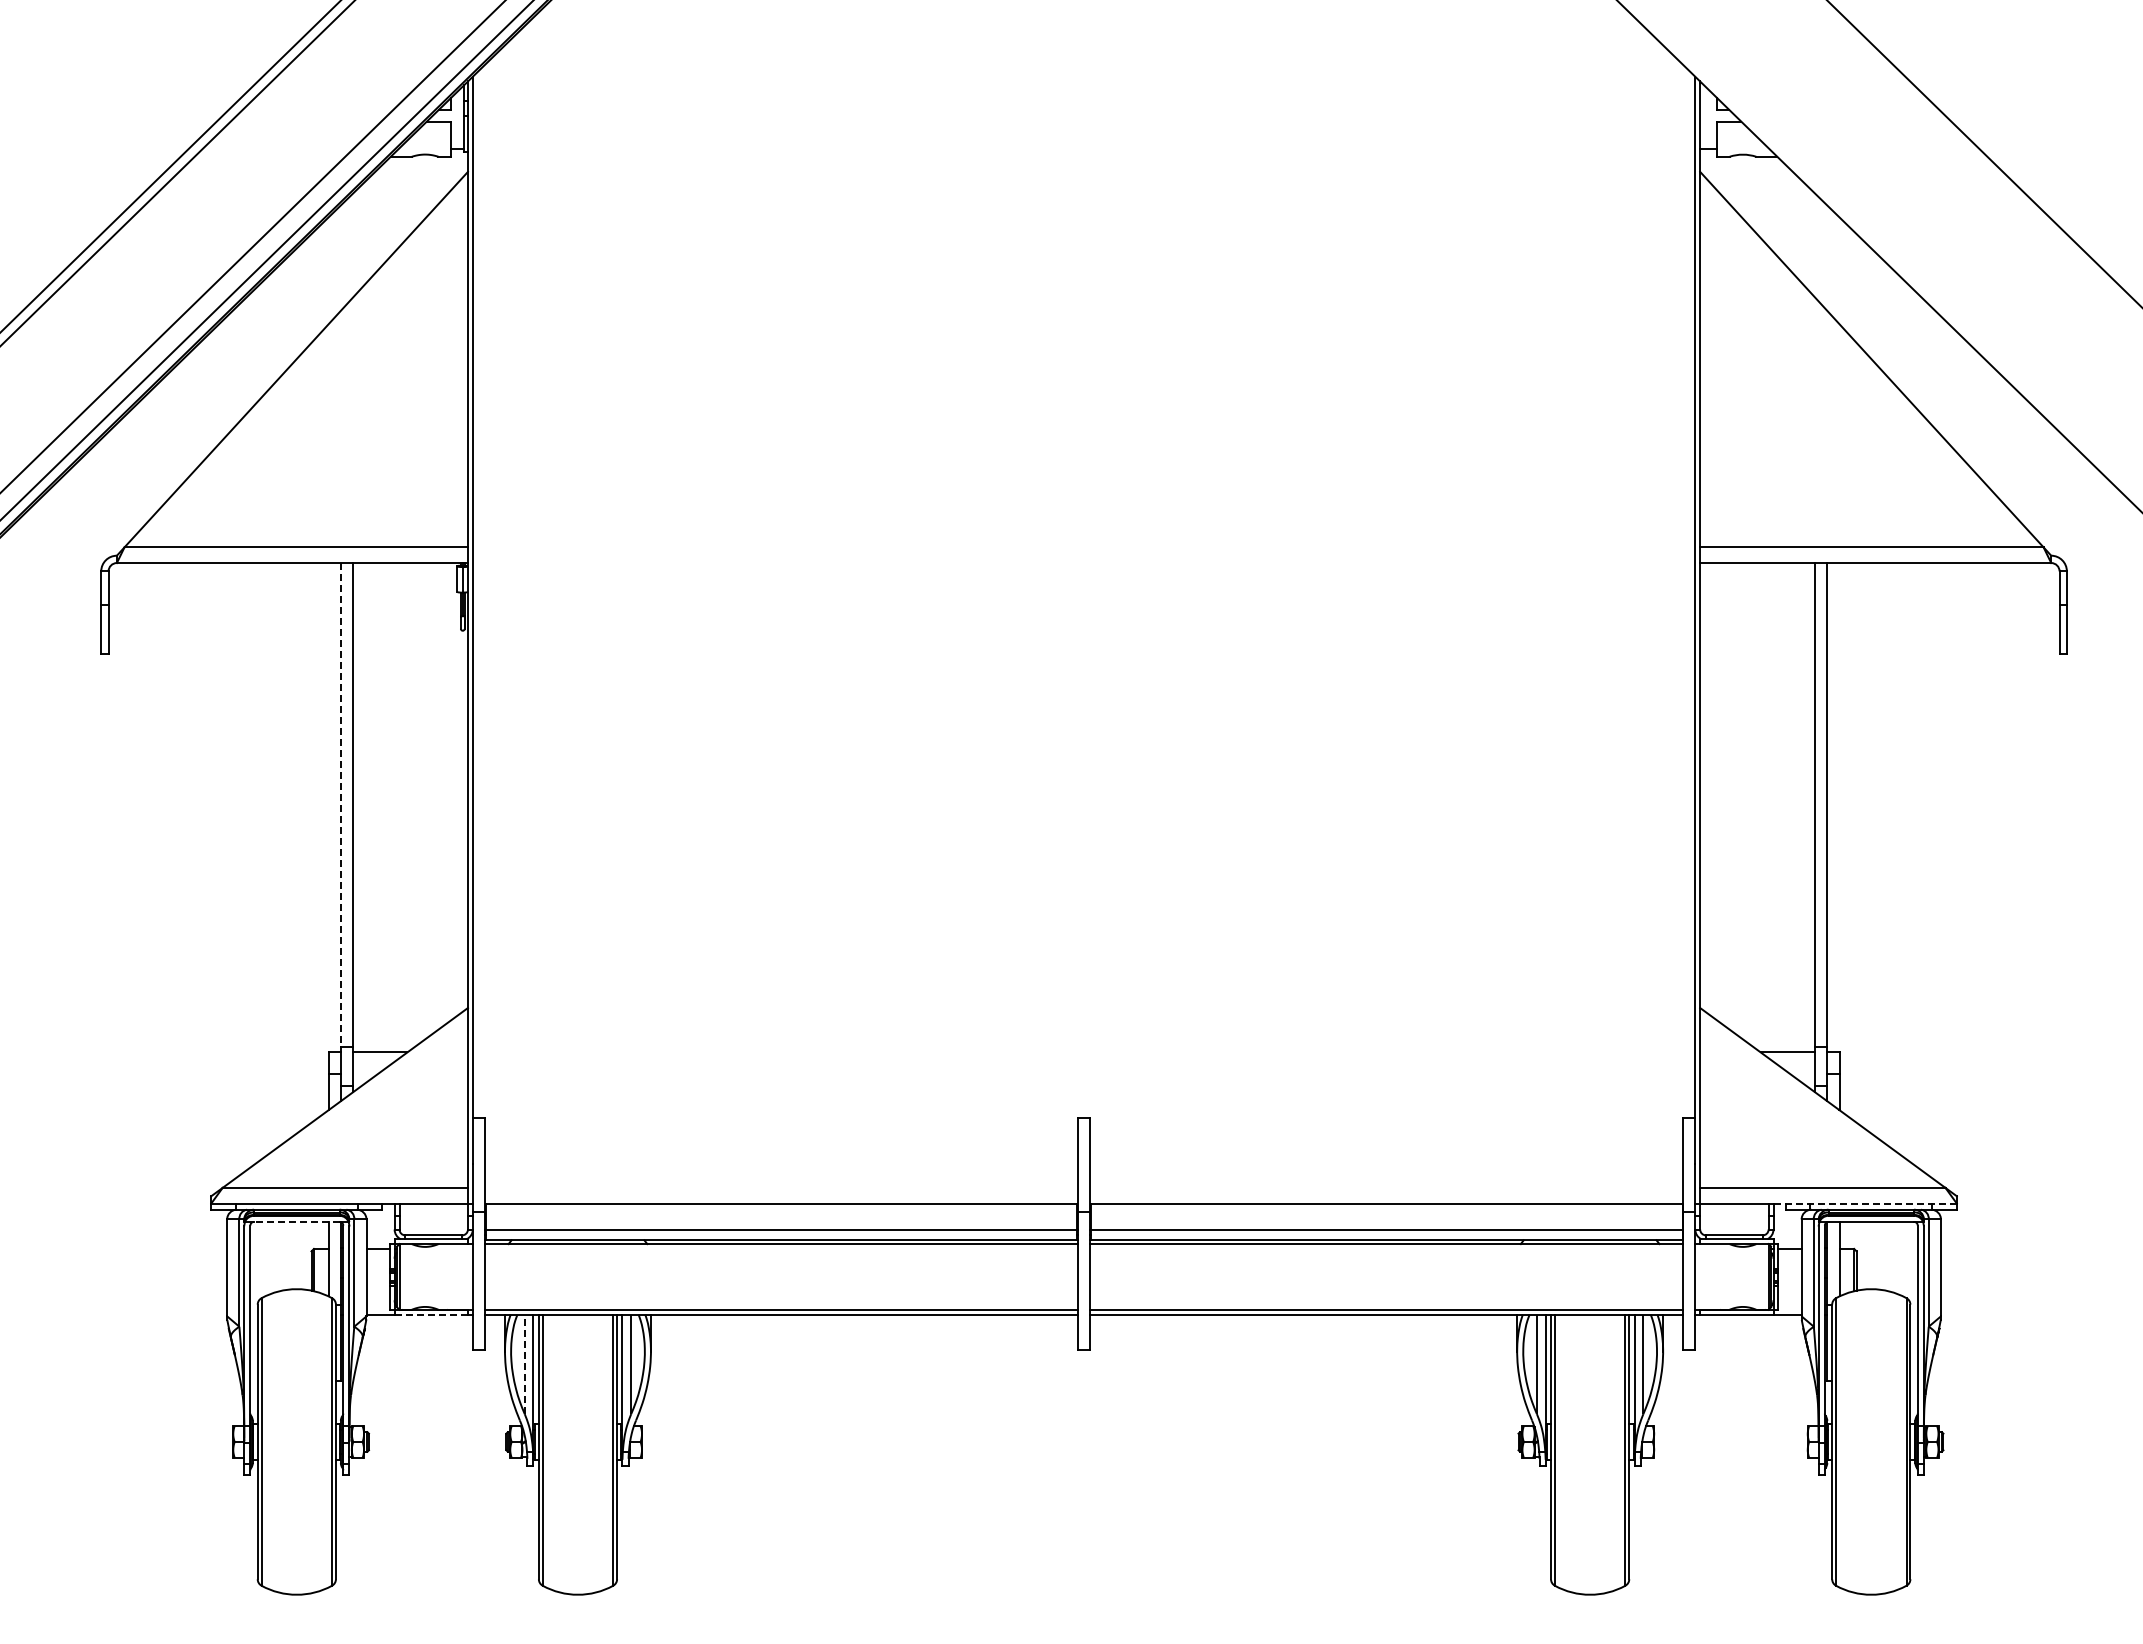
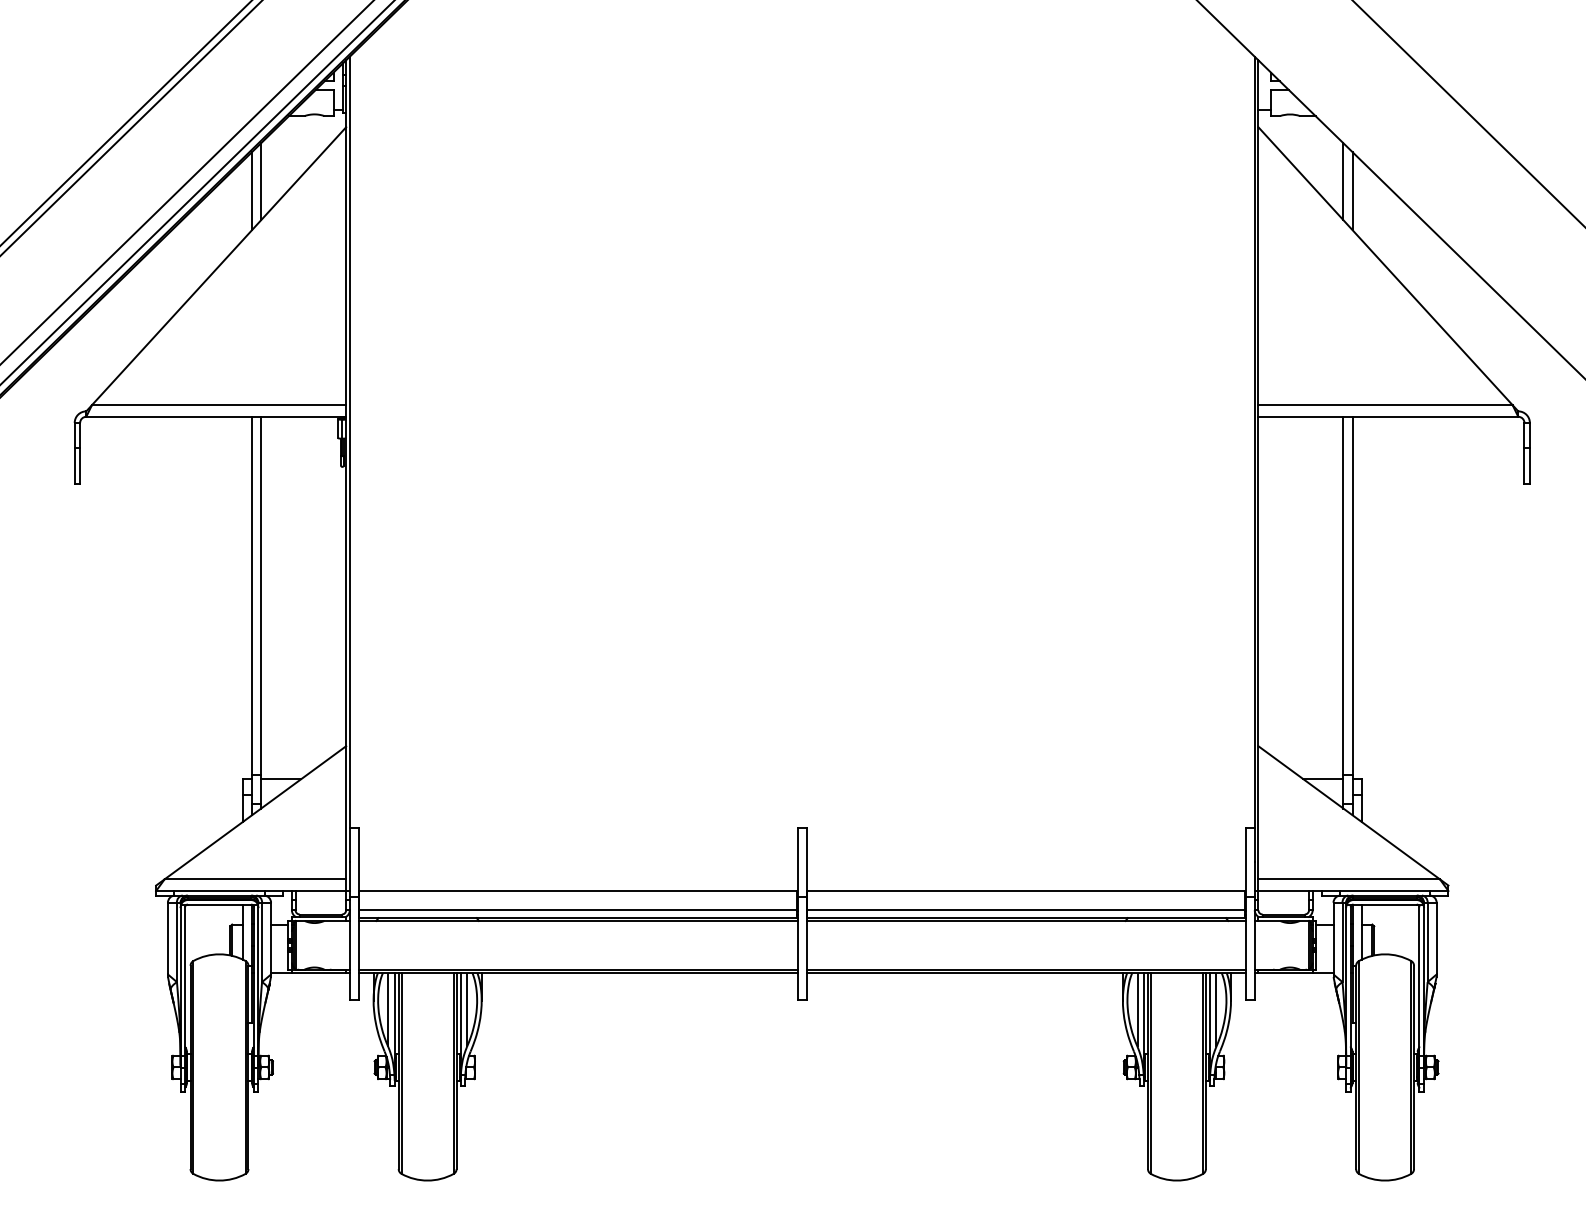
line: (353, 245) -> (261, 181), added
line: (1815, 245) -> (1343, 181), added
line: (340, 257) -> (251, 190), added
line: (1827, 257) -> (1352, 190), added
line: (340, 805) -> (251, 596), dashed -> solid
line: (1865, 1203) -> (1380, 890), dashed -> solid
line: (296, 1221) -> (219, 904), dashed -> solid
line: (431, 1314) -> (319, 973), dashed -> solid
line: (524, 1363) -> (388, 1009), dashed -> solid

